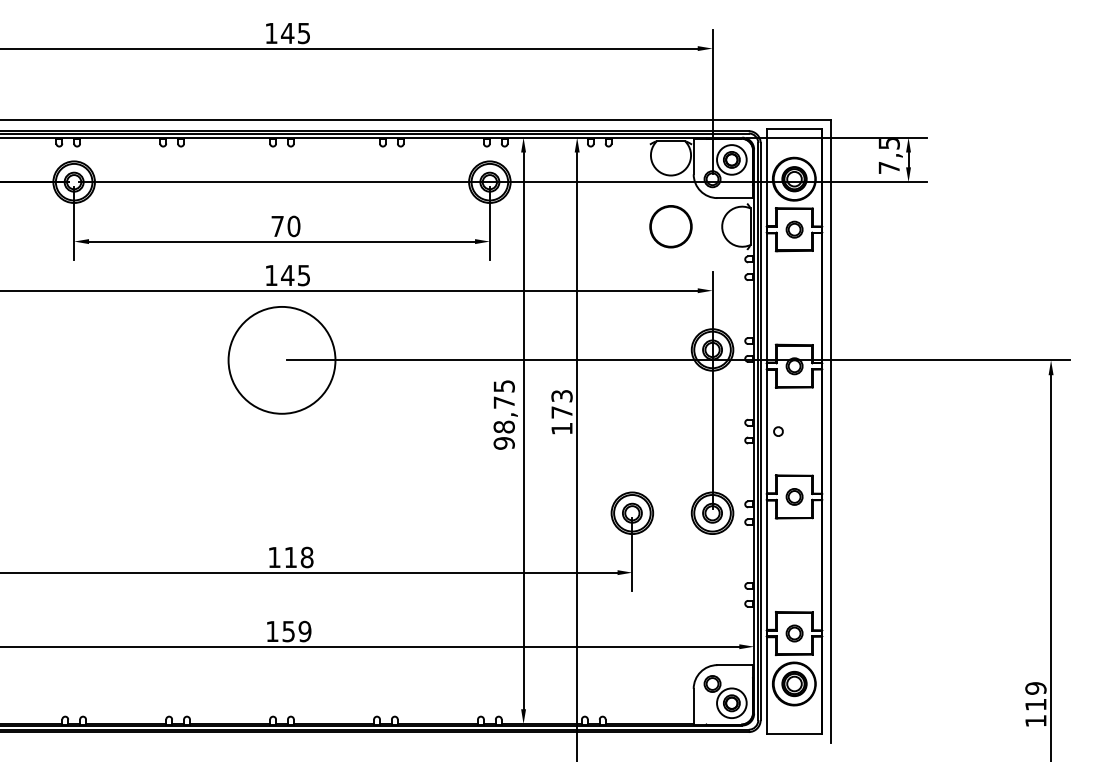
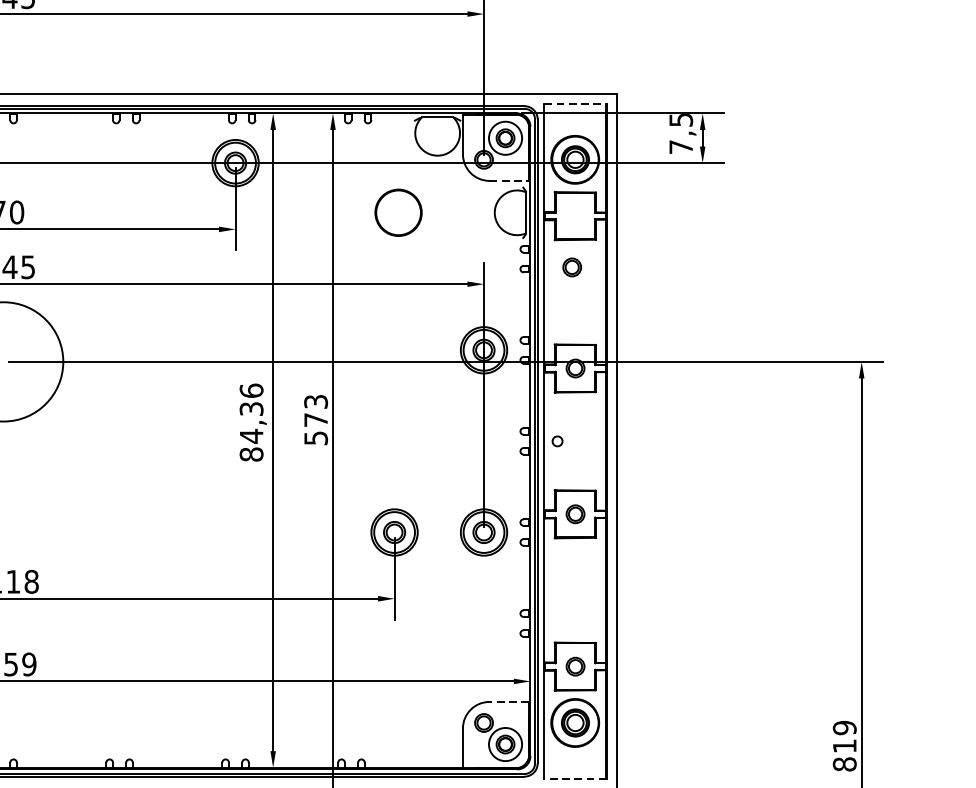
line: (794, 128) -> (575, 103), solid -> dashed
line: (735, 198) -> (509, 181), solid -> dashed
circle: (670, 226) -> (398, 212), moved
part: (794, 229) -> (572, 267), moved
text: (503, 414) -> (250, 422), 98,75 -> 84,36
text: (561, 428) -> (315, 437), 173 -> 573
line: (735, 665) -> (509, 702), solid -> dashed
text: (1035, 720) -> (844, 763), 119 -> 819
line: (794, 734) -> (575, 779), solid -> dashed

